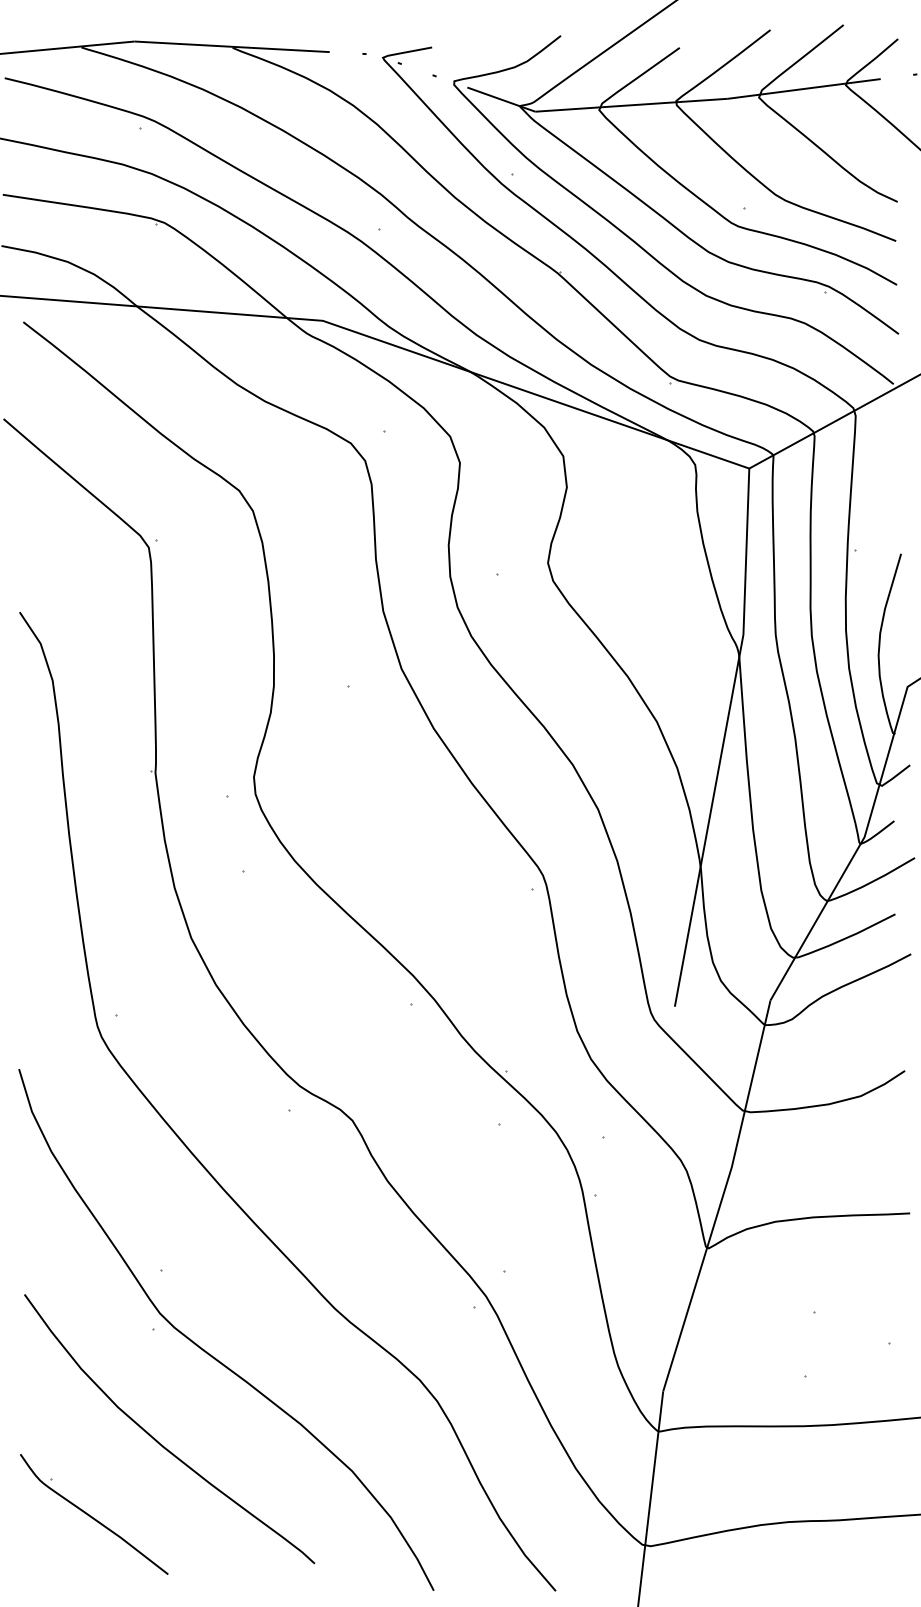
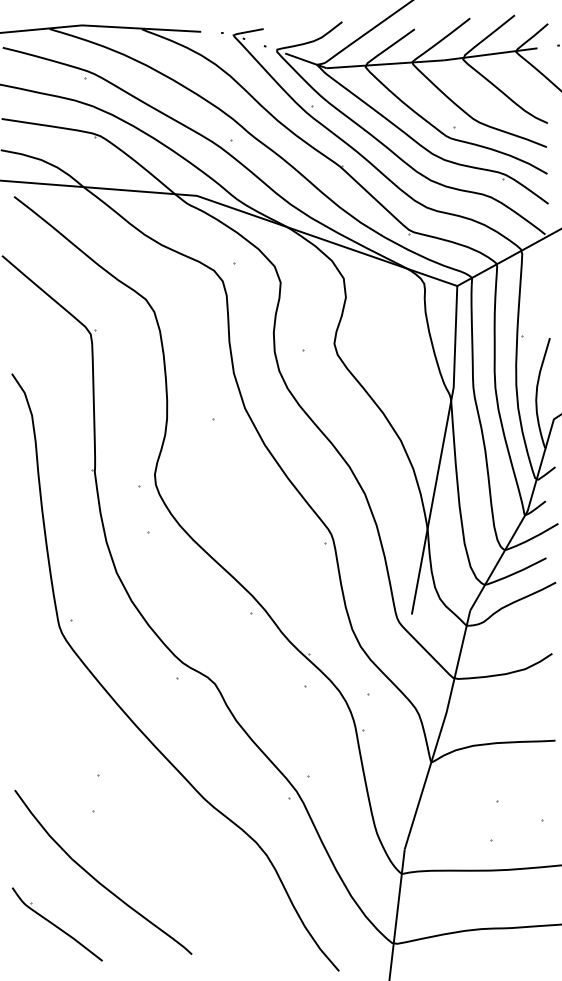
curve: (207, 1350) -> (126, 824), removed

